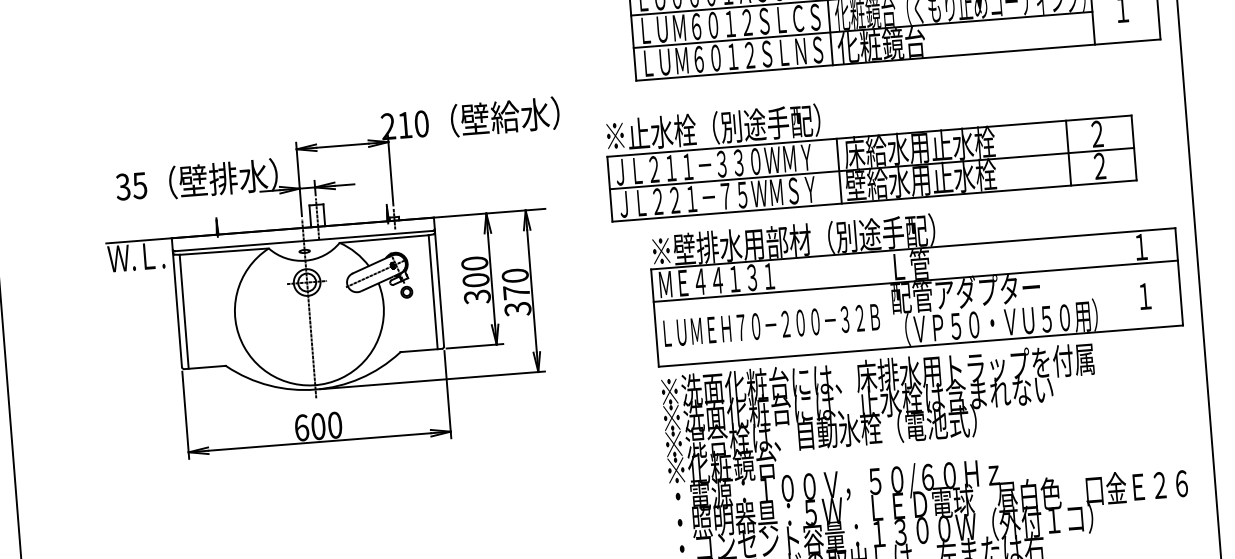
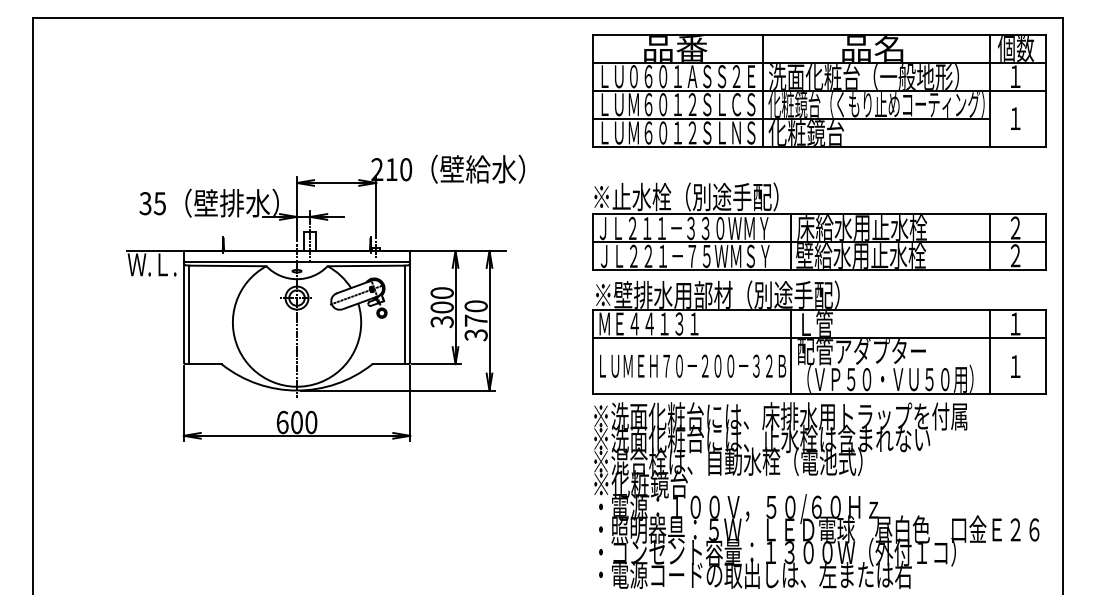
part: (870, 150) -> (819, 226), moved
line: (1113, 282) -> (989, 352), added
line: (884, 300) -> (791, 352), added

